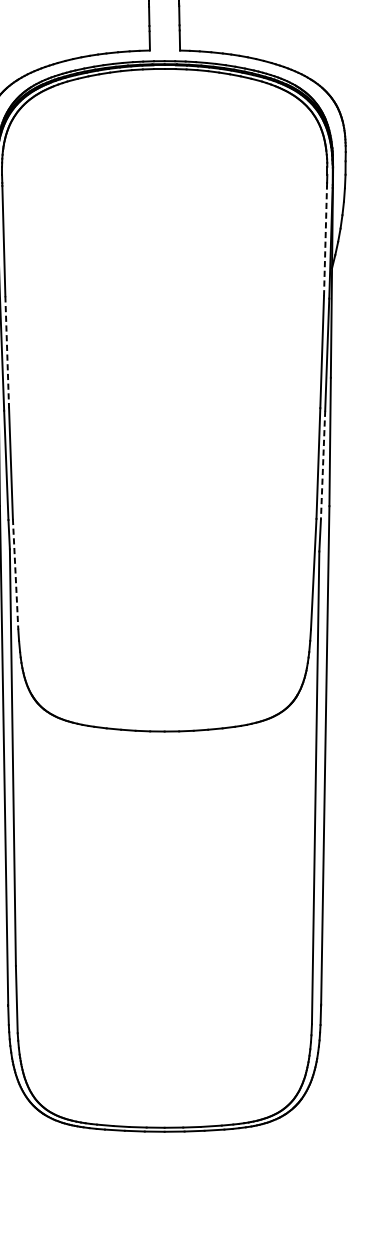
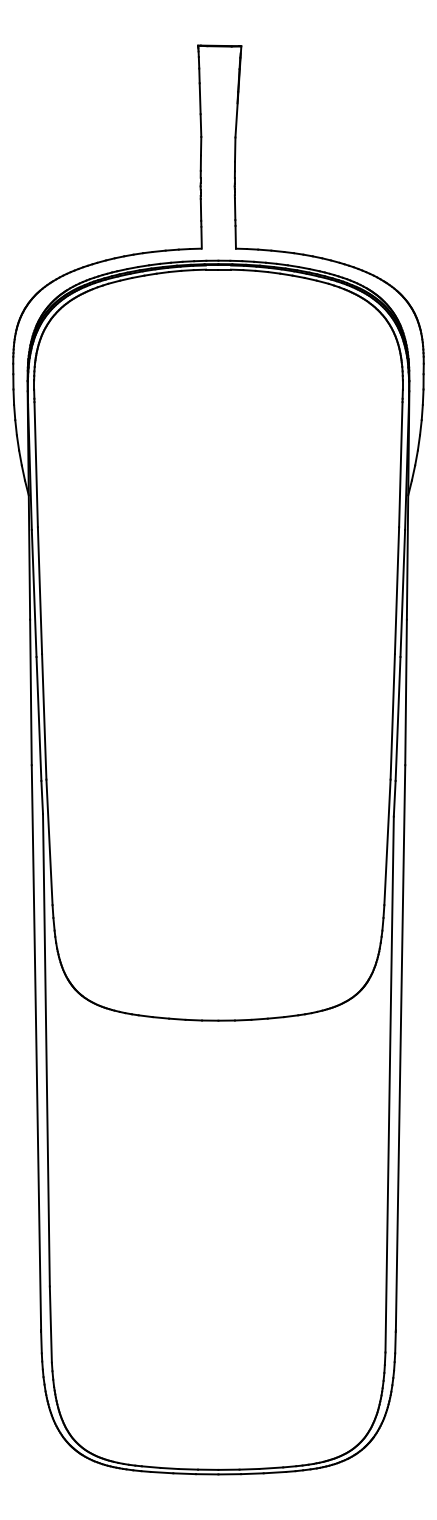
line: (325, 240) -> (400, 464), dashed -> solid
line: (7, 352) -> (40, 591), dashed -> solid
line: (323, 464) -> (398, 718), dashed -> solid
line: (15, 574) -> (49, 842), dashed -> solid

